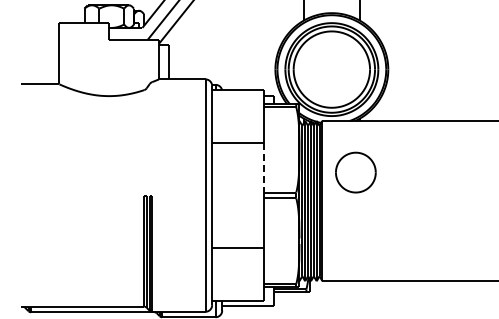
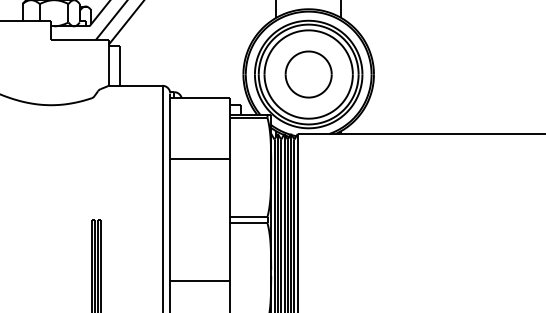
line: (263, 167) -> (229, 187), dashed -> solid
part: (355, 172) -> (308, 74), moved

